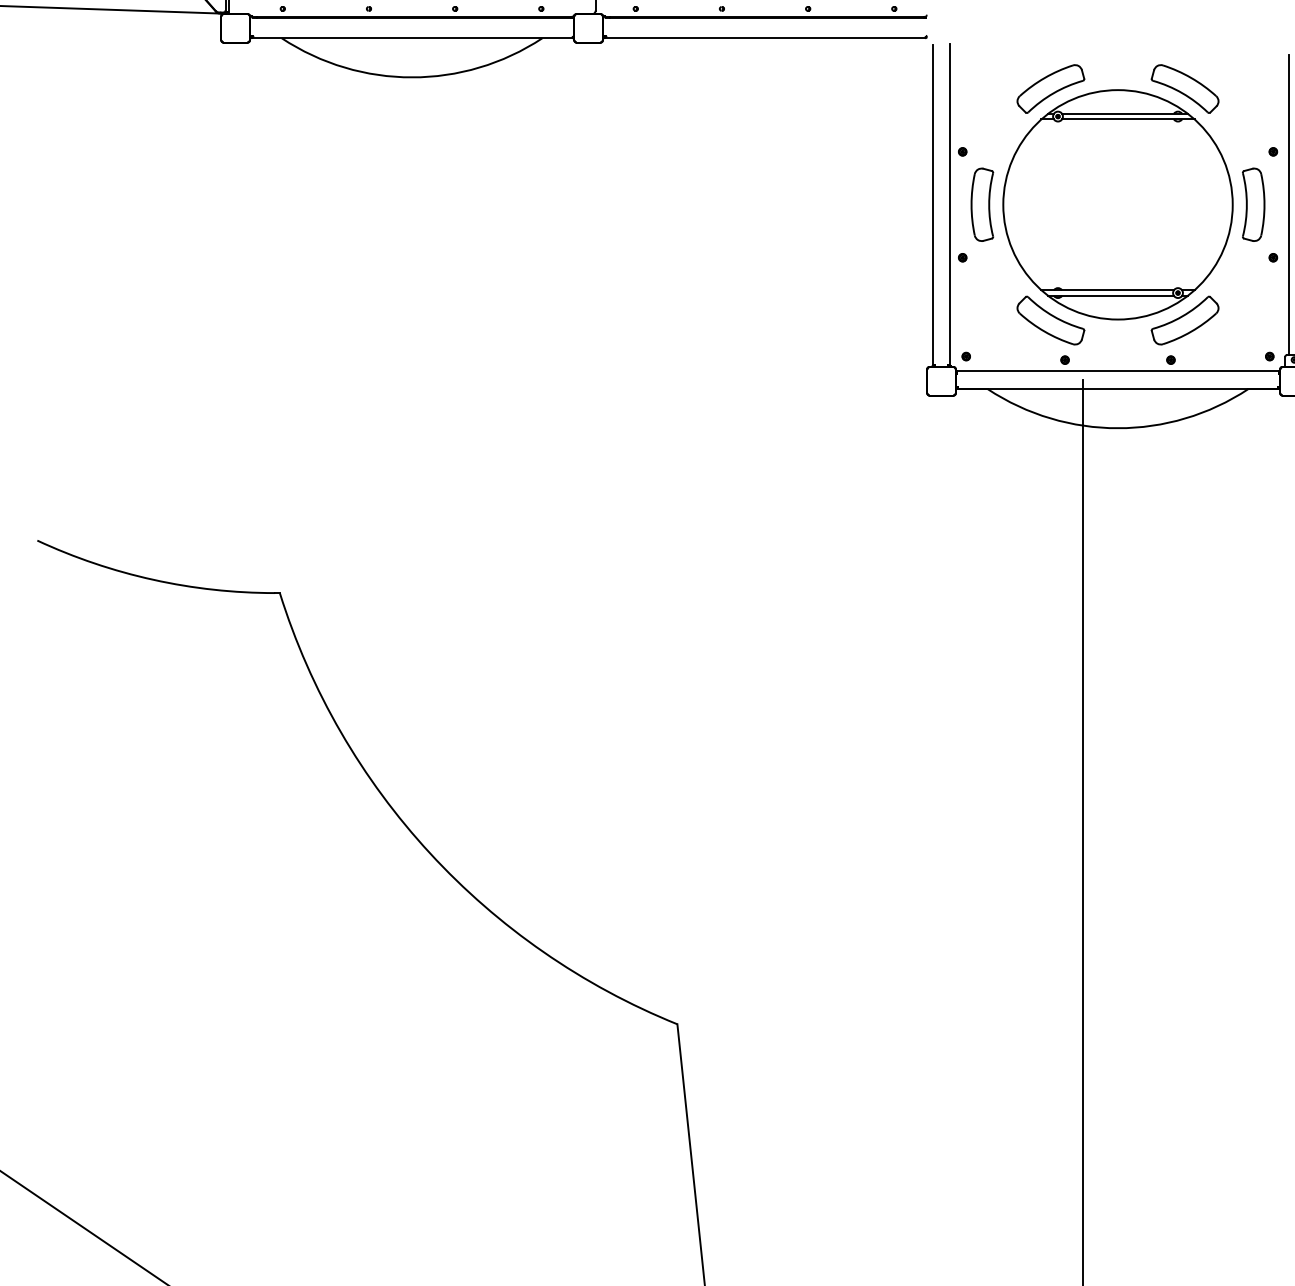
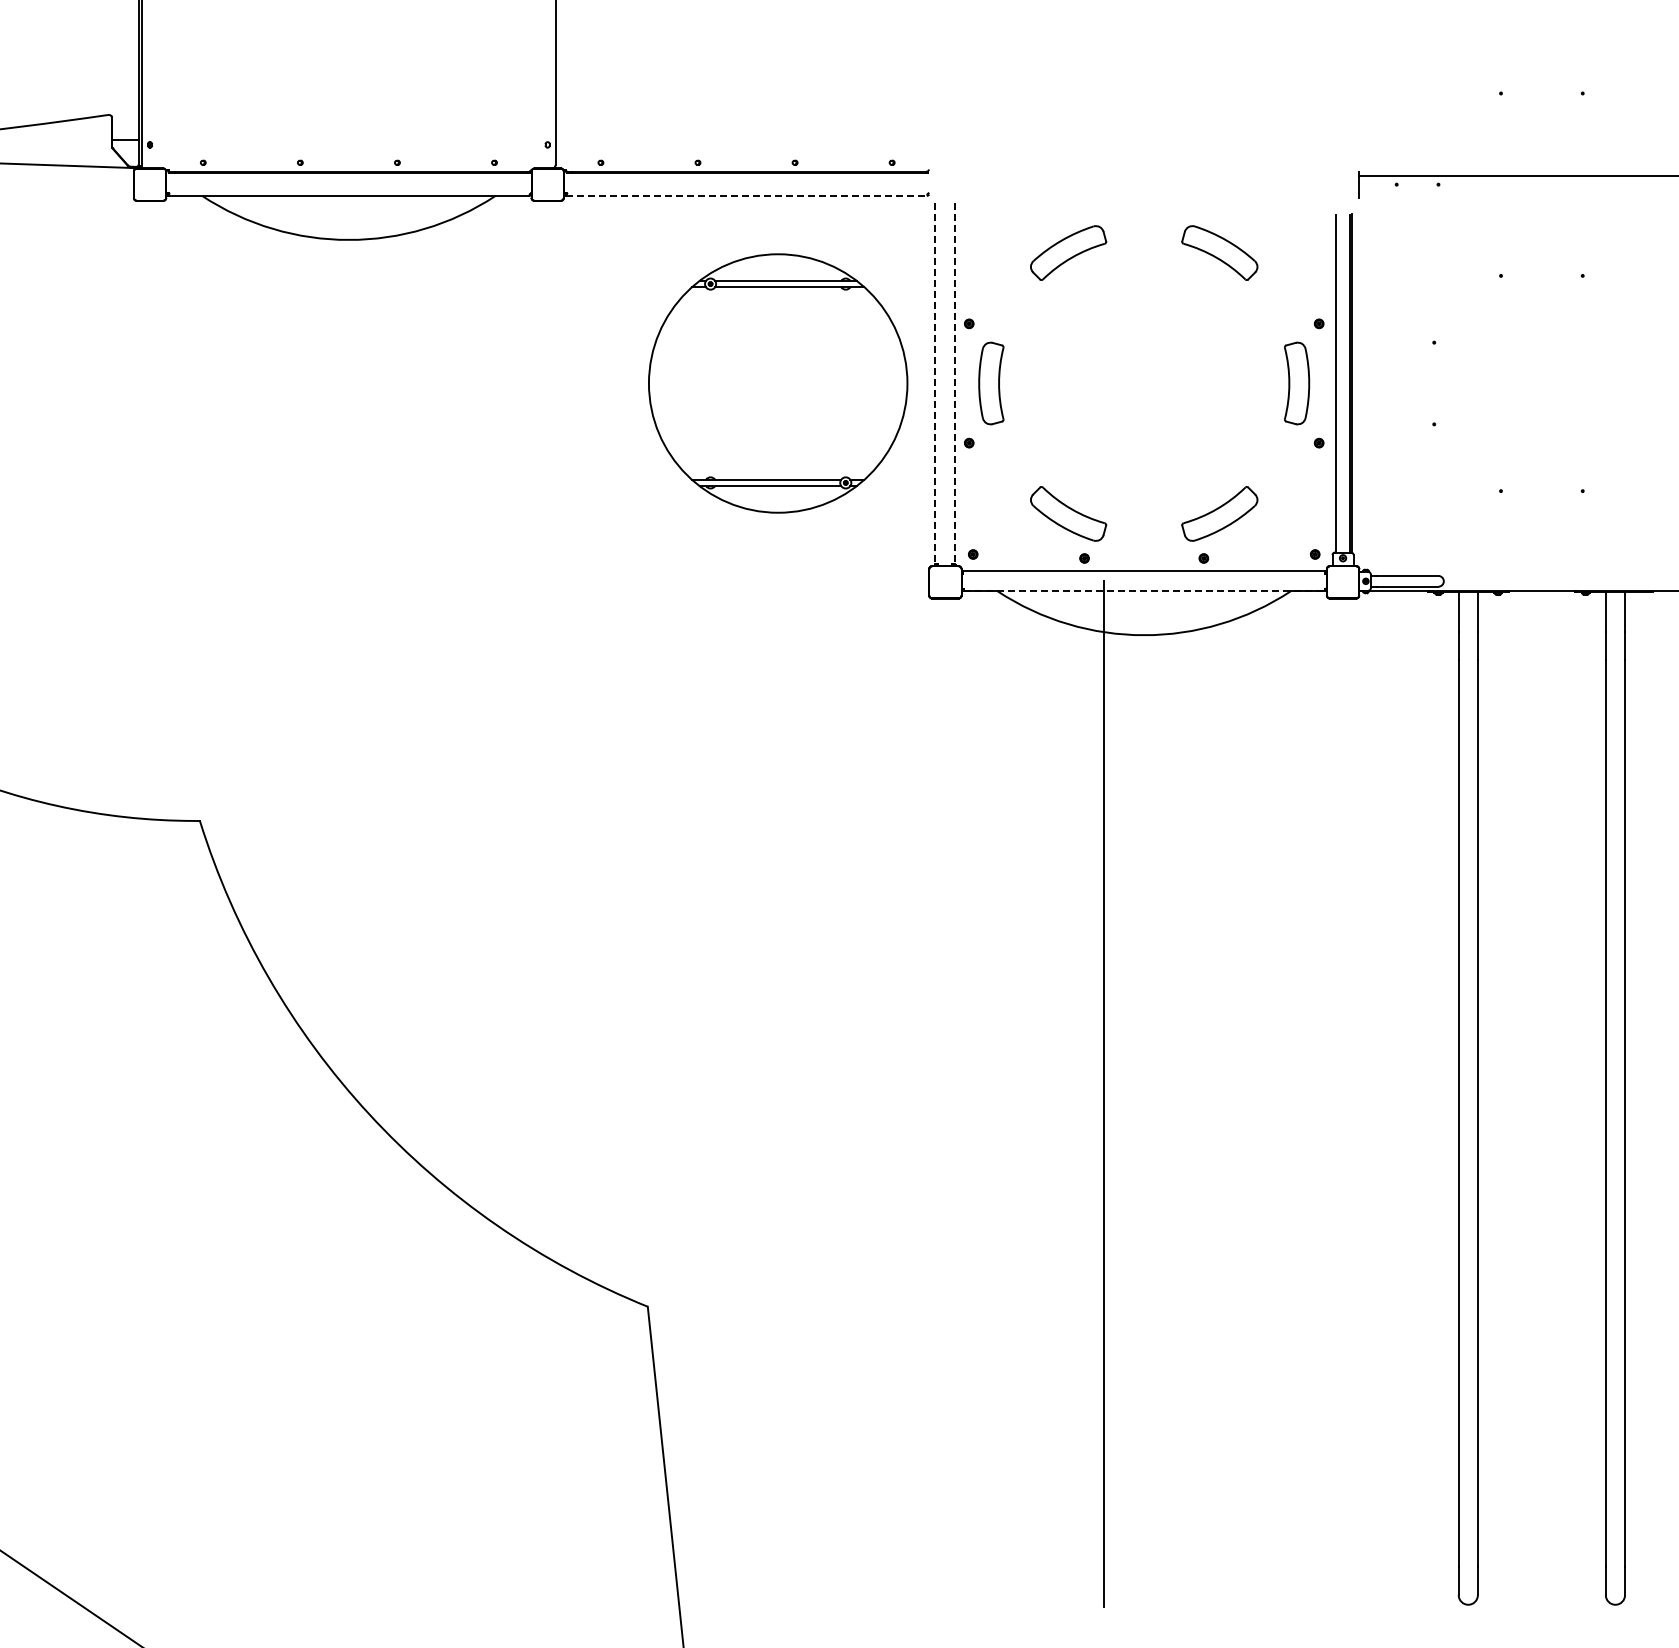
line: (765, 37) -> (746, 195), solid -> dashed
line: (932, 204) -> (935, 383), solid -> dashed
line: (950, 204) -> (955, 383), solid -> dashed
part: (1118, 204) -> (778, 383), moved
line: (1118, 389) -> (1144, 591), solid -> dashed

